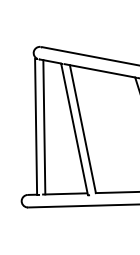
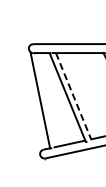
line: (43, 127) -> (45, 100), removed
line: (82, 129) -> (73, 96), solid -> dashed

